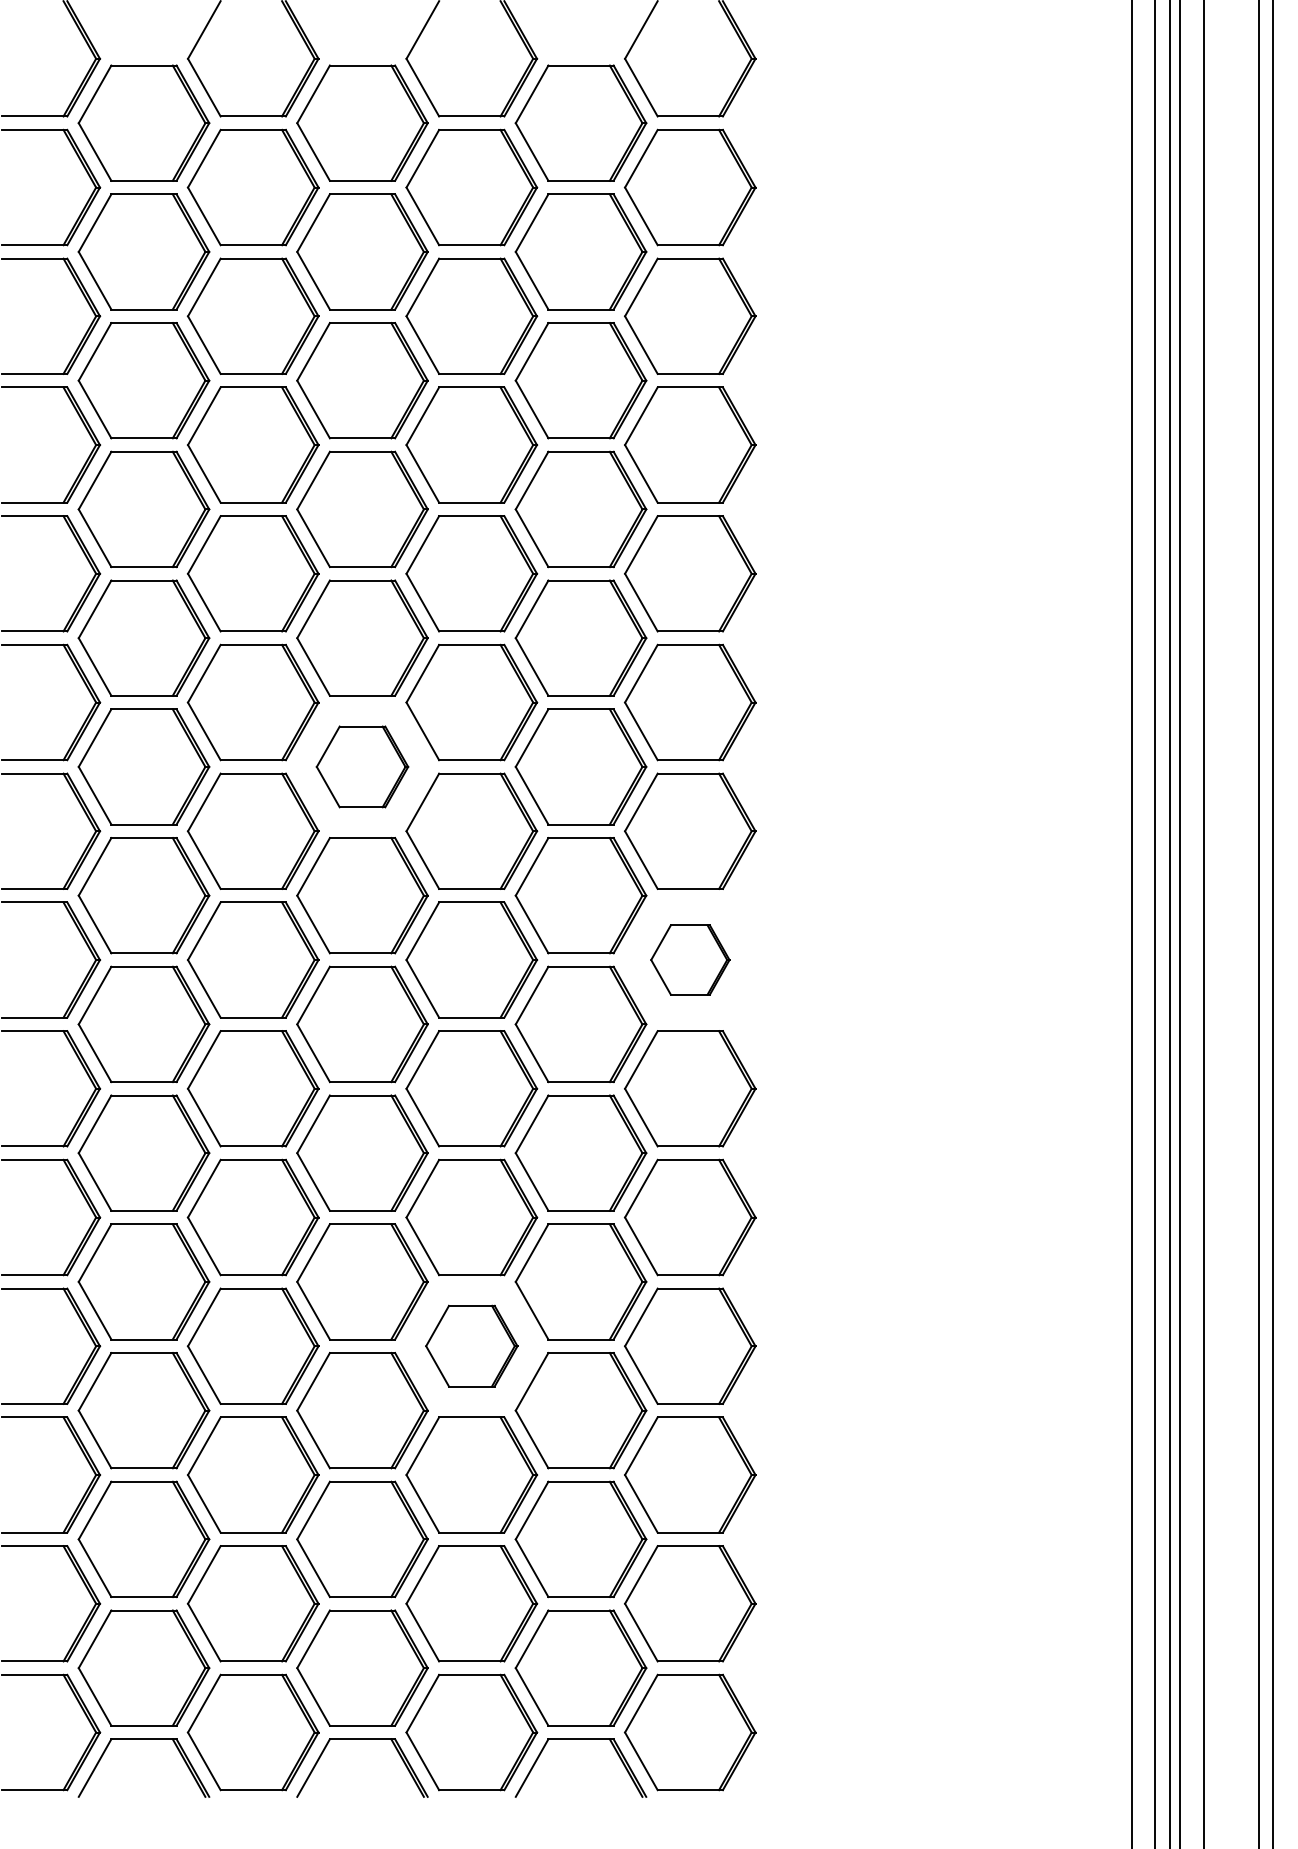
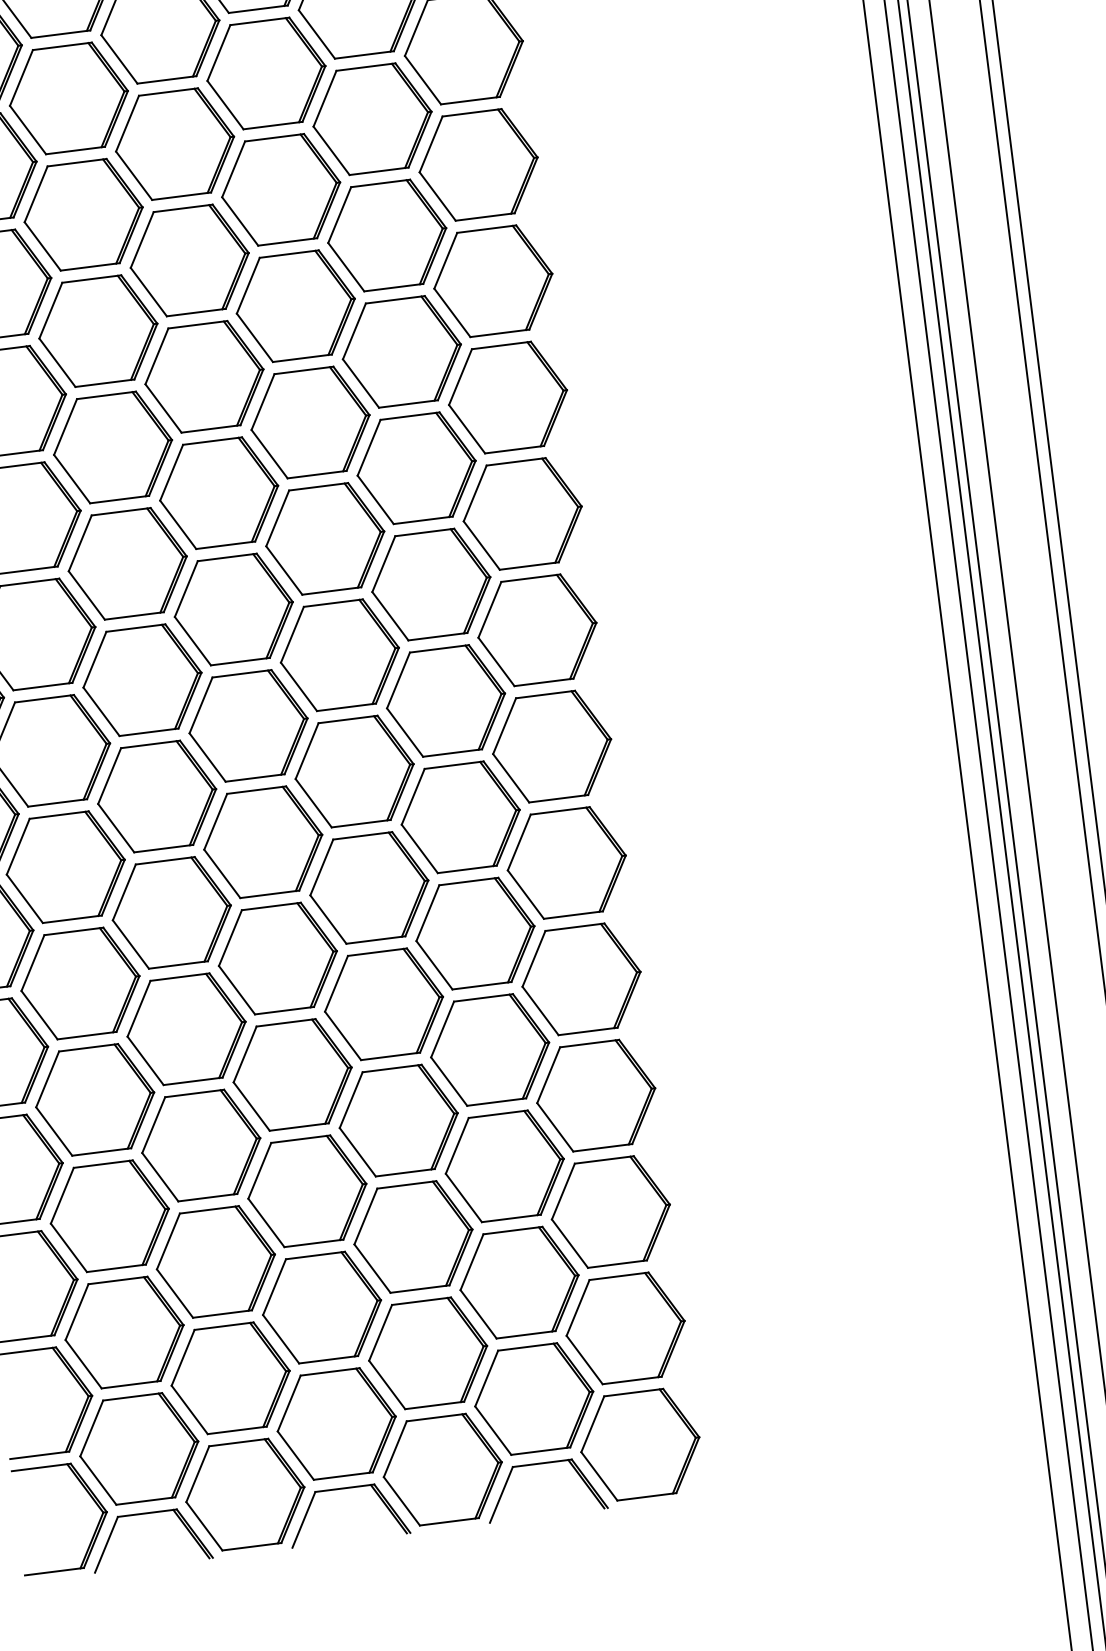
part: (362, 766) -> (233, 609), size x1.43
part: (690, 959) -> (552, 746), size x1.67
part: (471, 1345) -> (398, 1119), size x1.43

